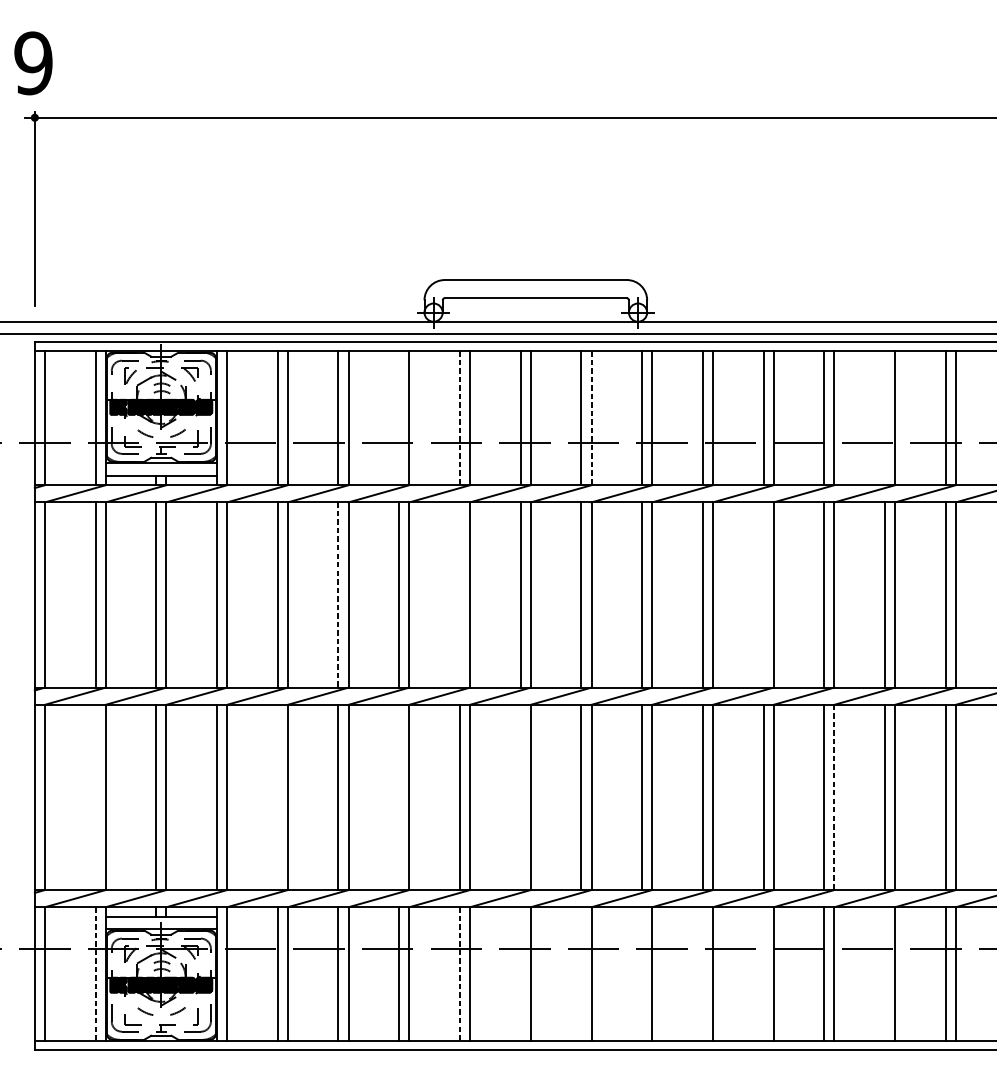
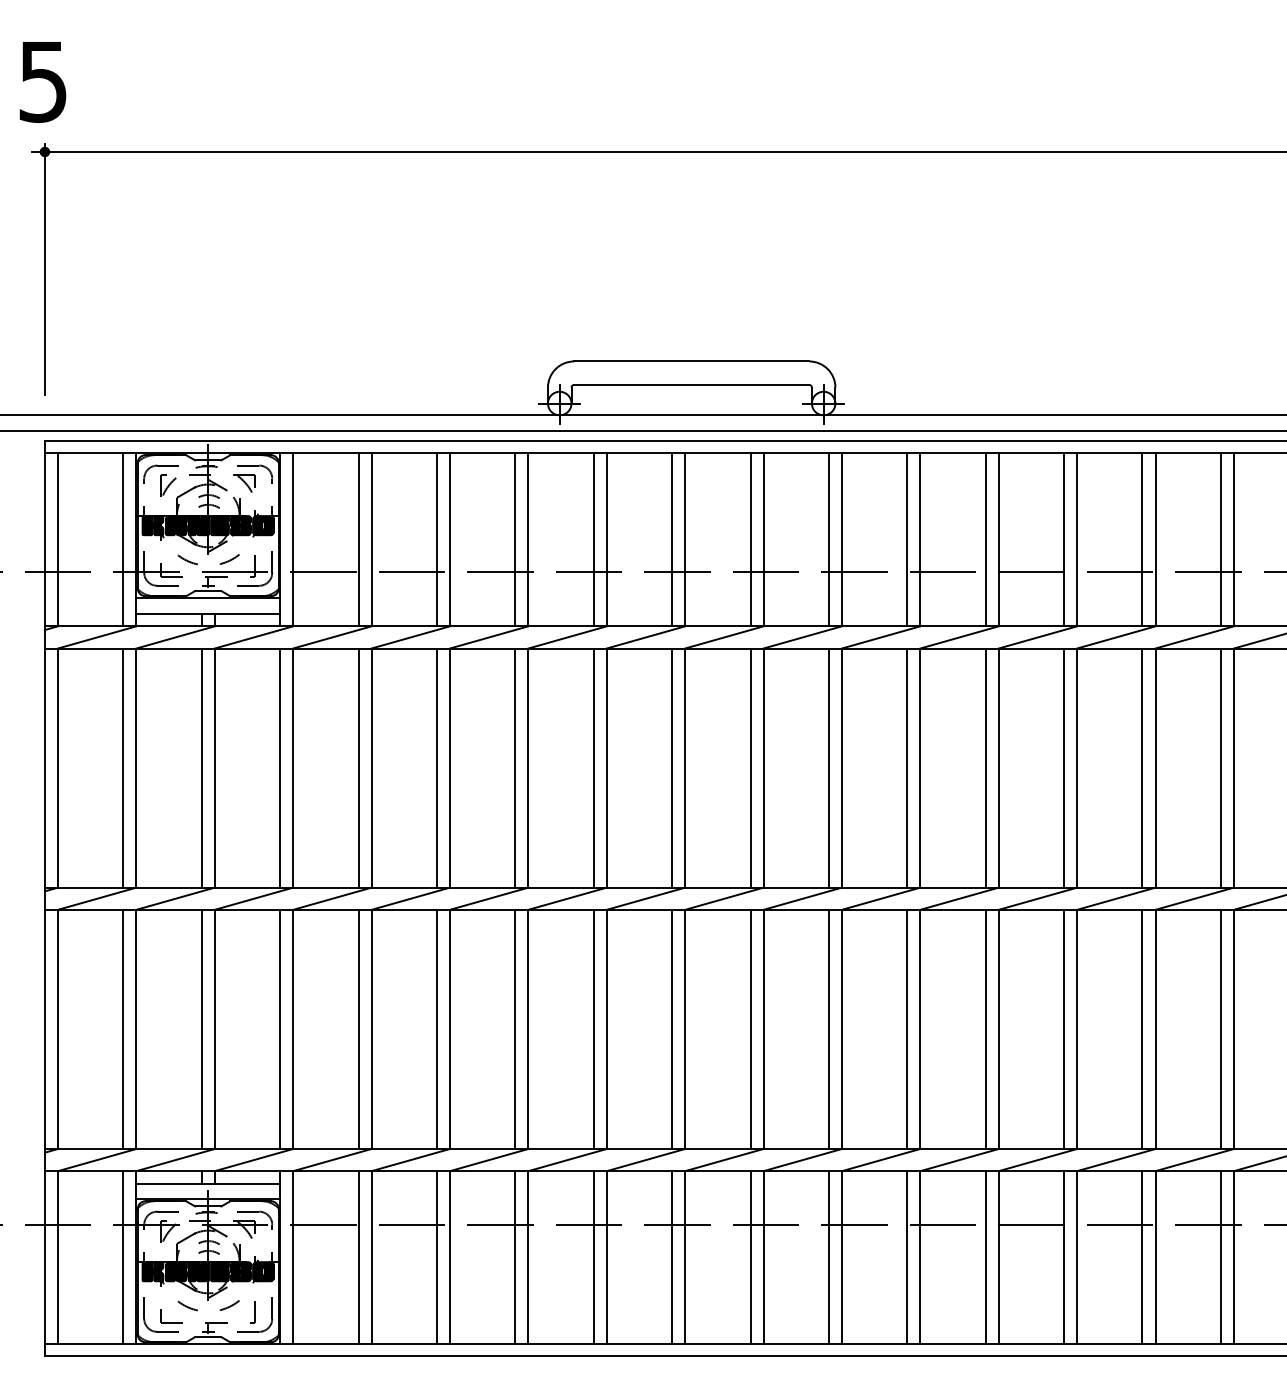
text: (32, 63) -> (42, 81), 9 -> 5
line: (399, 417) -> (515, 539), added
line: (459, 417) -> (593, 539), dashed -> solid
line: (591, 417) -> (763, 539), dashed -> solid
line: (885, 417) -> (1142, 539), added
line: (459, 594) -> (593, 767), added
line: (763, 594) -> (985, 767), added
line: (338, 595) -> (436, 768), dashed -> solid
line: (95, 796) -> (123, 1028), added
line: (277, 796) -> (358, 1028), added
line: (399, 796) -> (515, 1028), added
line: (520, 796) -> (672, 1028), added
line: (834, 797) -> (1077, 1029), dashed -> solid
line: (95, 974) -> (123, 1257), dashed -> solid
line: (459, 974) -> (593, 1257), dashed -> solid
line: (520, 974) -> (672, 1257), added
line: (581, 974) -> (750, 1257), added
line: (641, 974) -> (828, 1257), added
line: (702, 974) -> (907, 1257), added
line: (763, 974) -> (985, 1257), added
line: (885, 974) -> (1142, 1257), added

